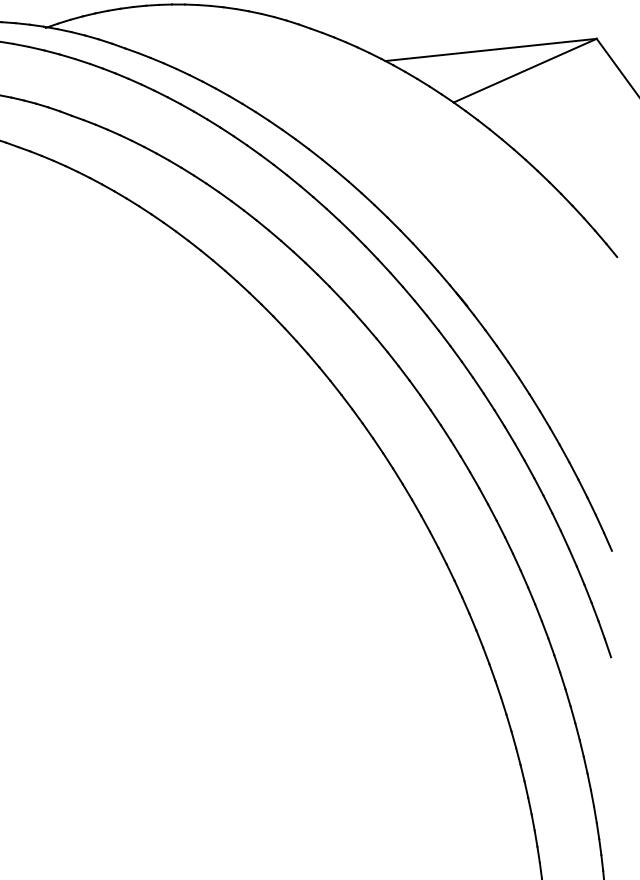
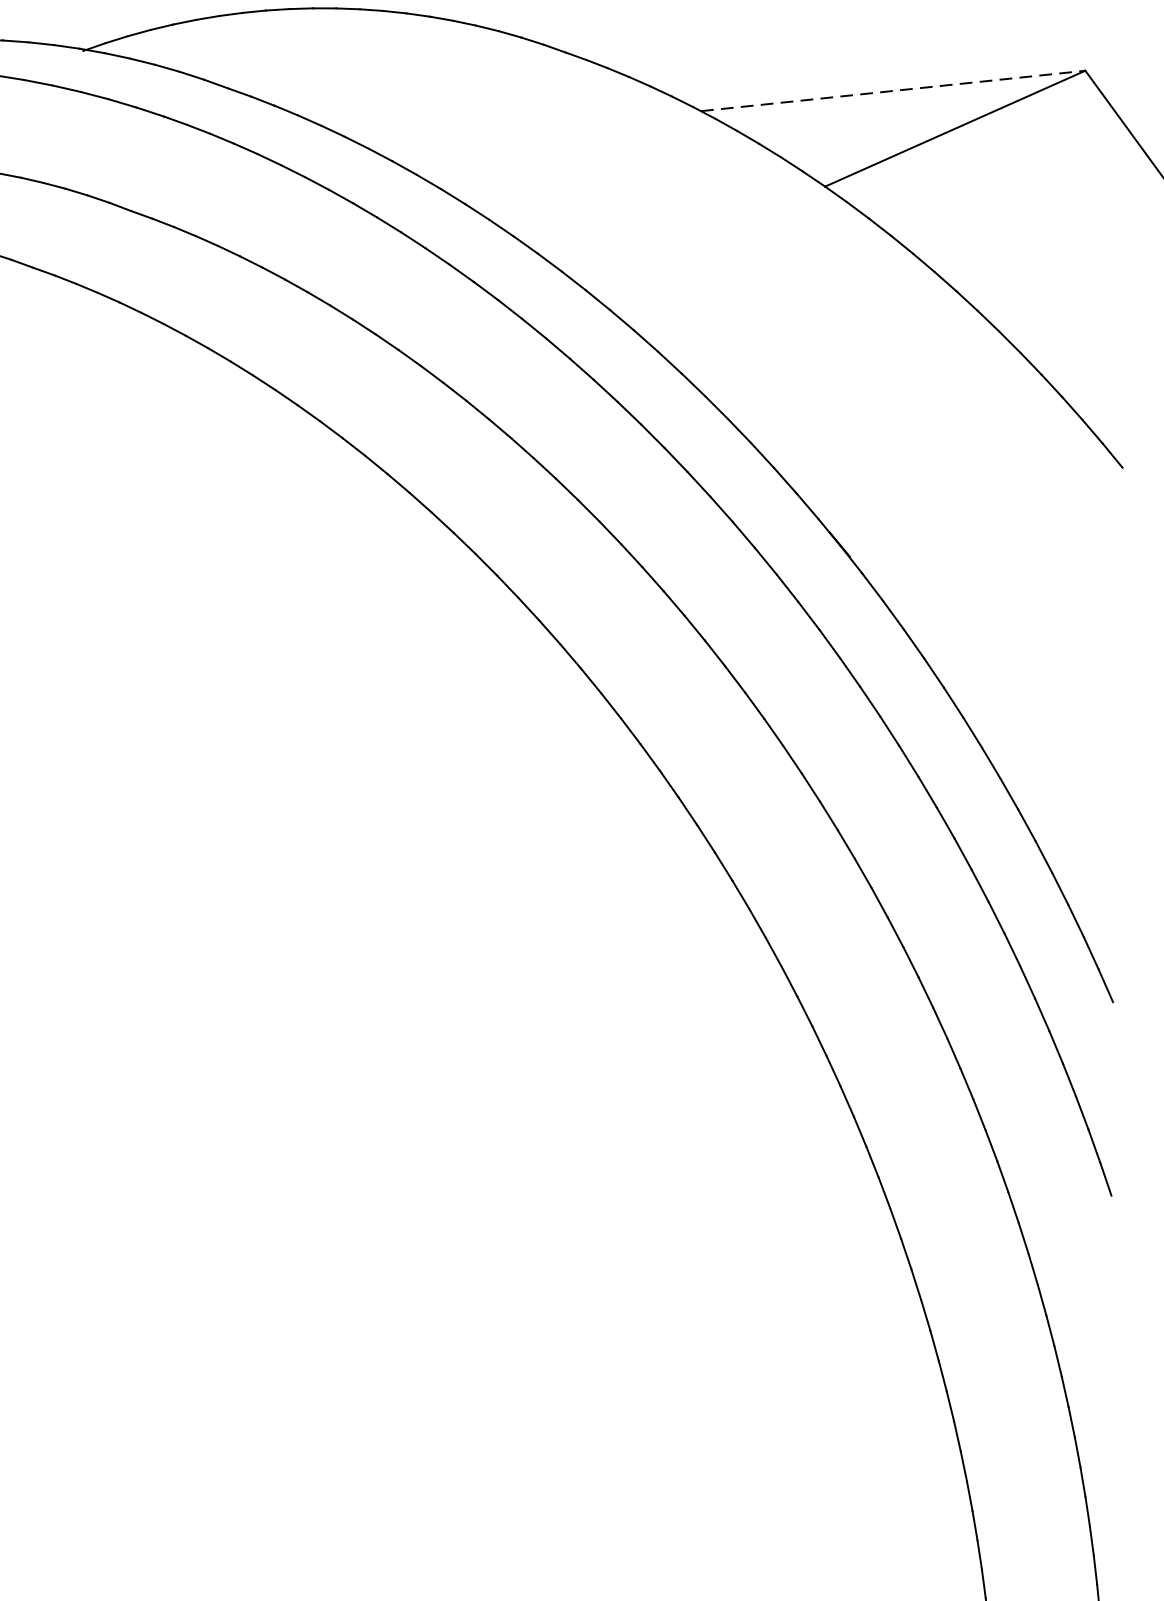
line: (491, 49) -> (893, 90), solid -> dashed

